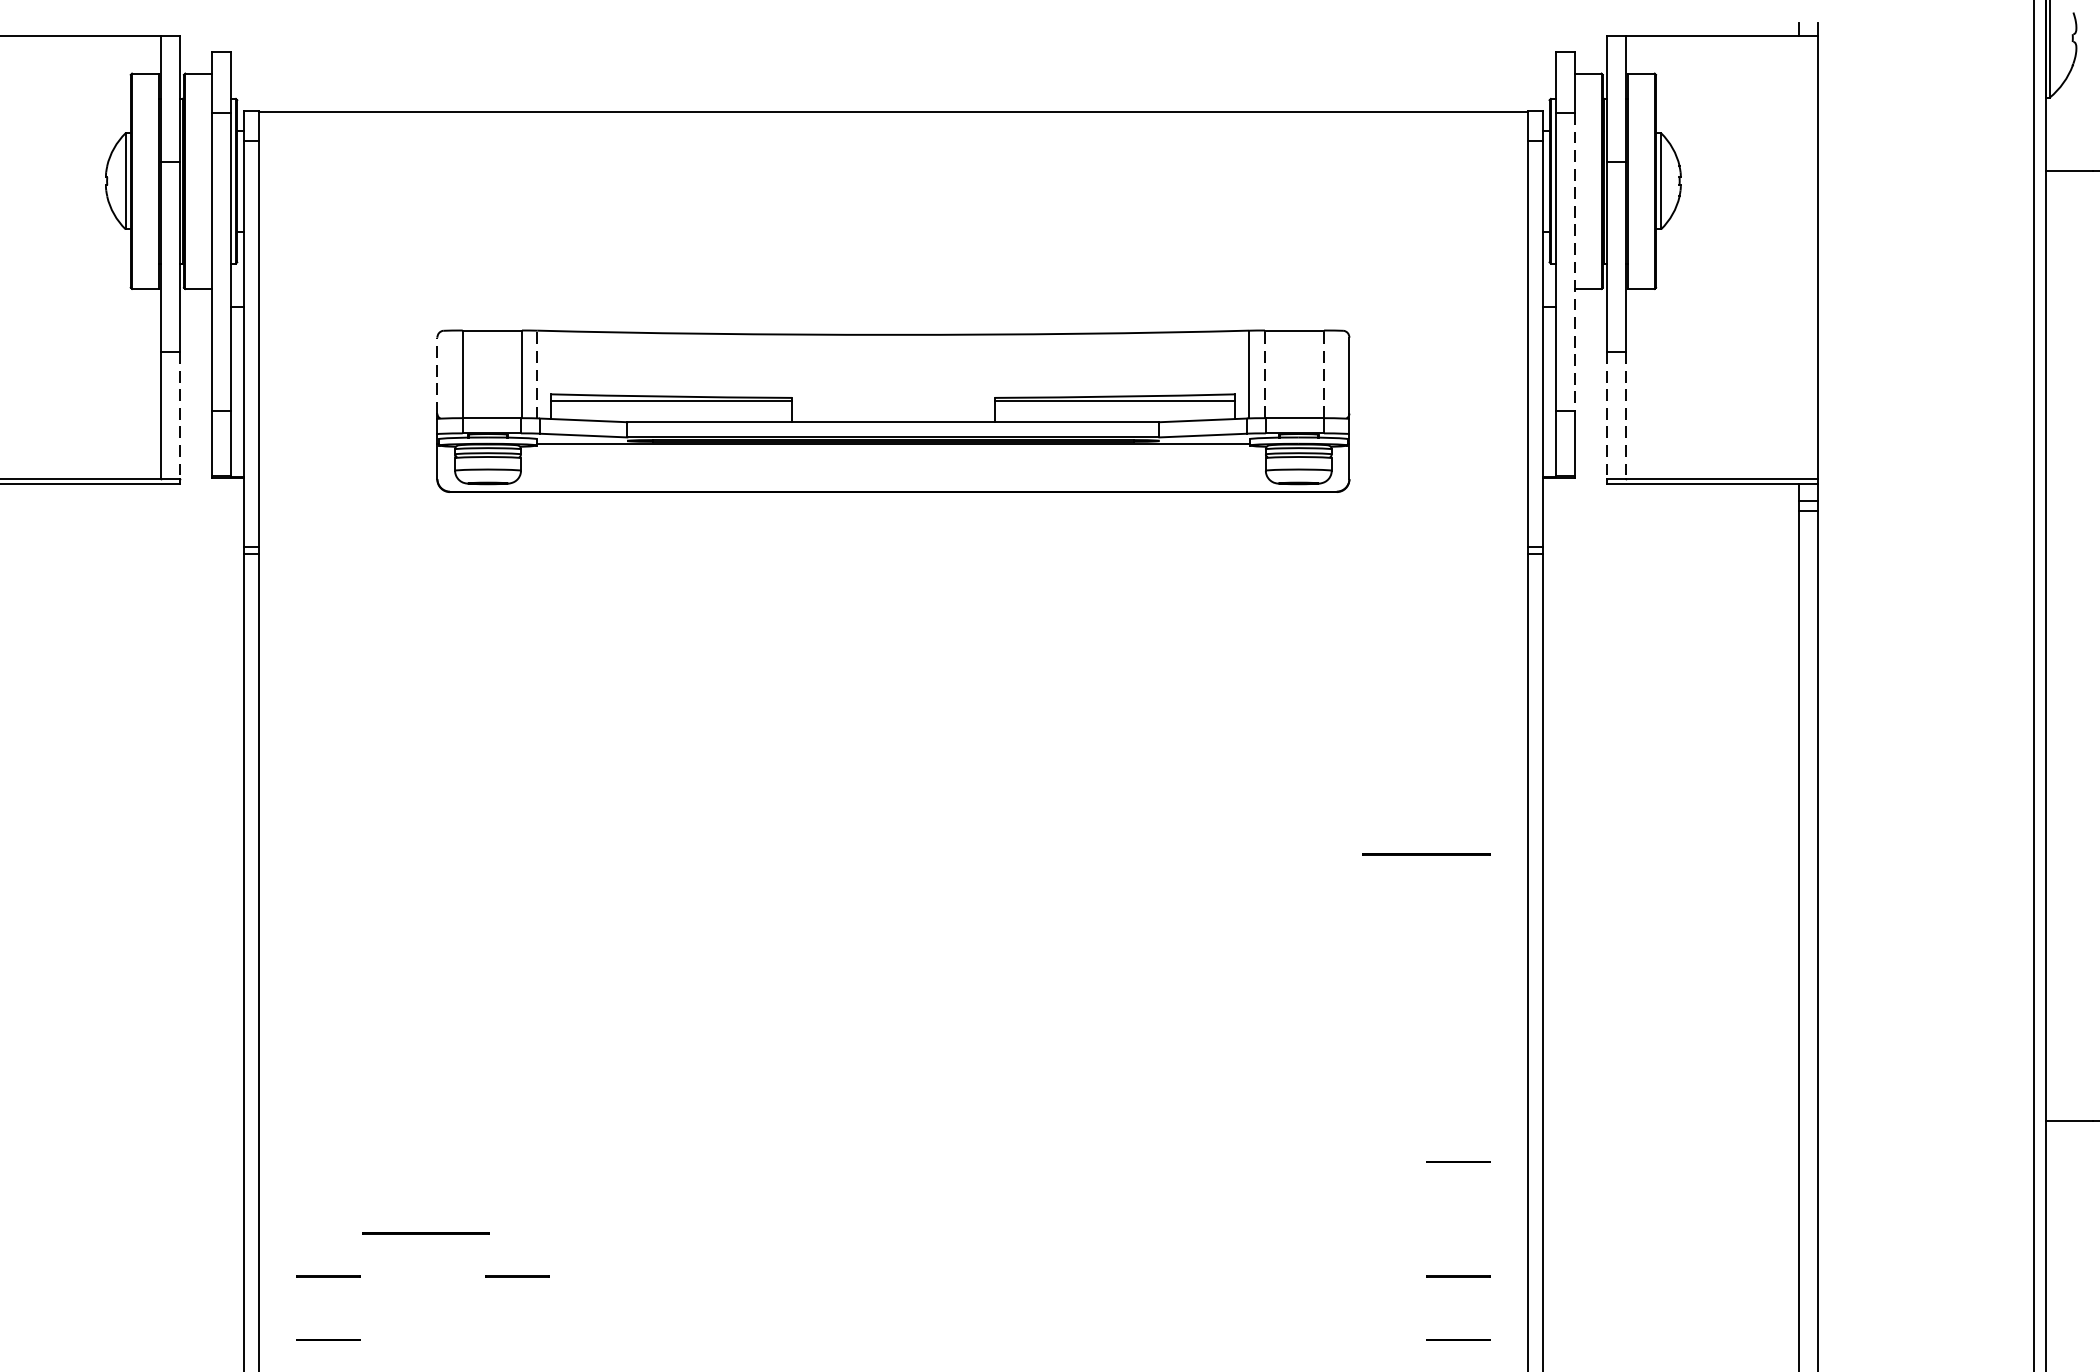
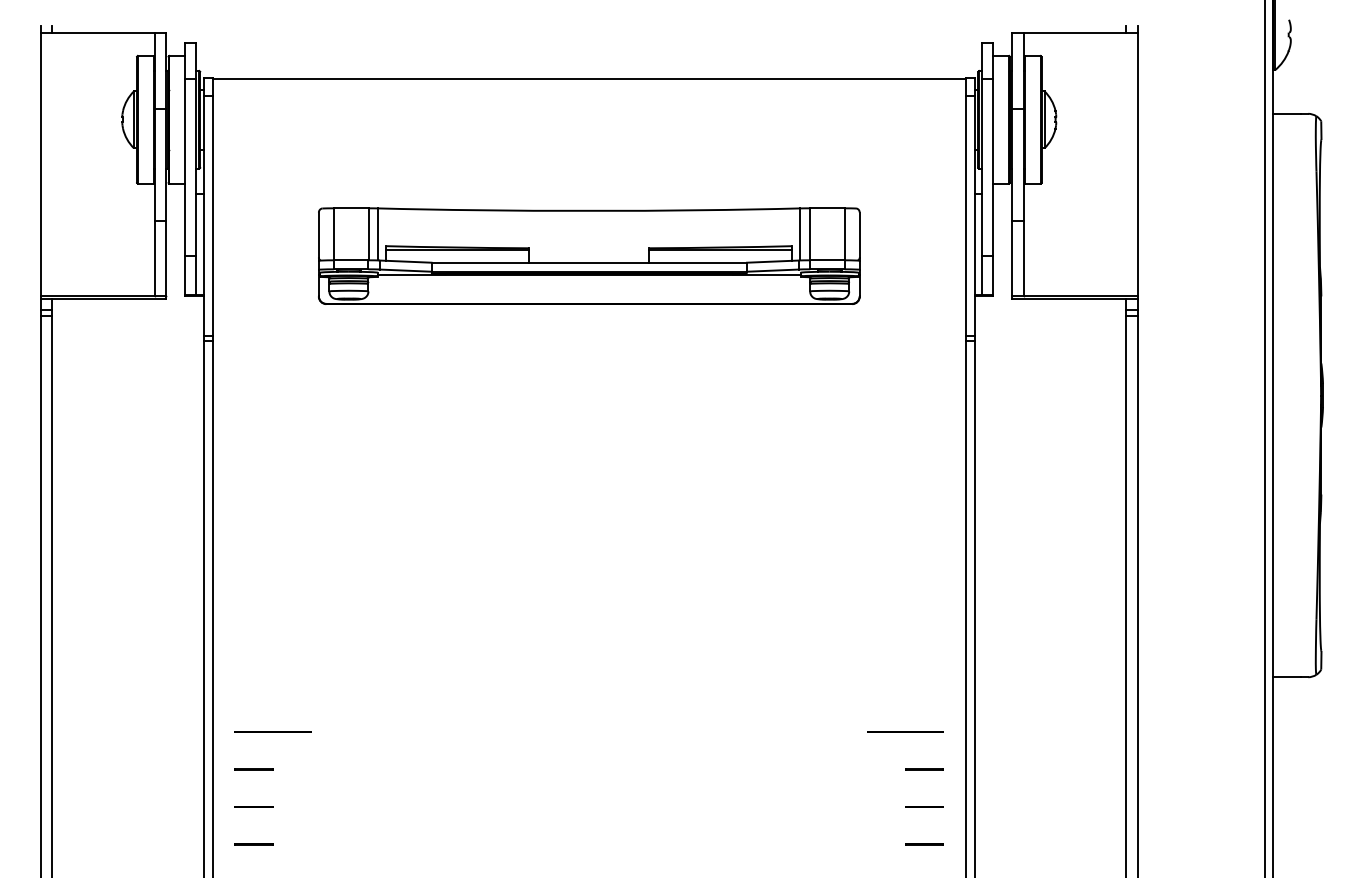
line: (1575, 263) -> (993, 168), dashed -> solid
line: (537, 372) -> (378, 233), dashed -> solid
line: (436, 374) -> (318, 234), dashed -> solid
line: (1264, 374) -> (809, 234), dashed -> solid
line: (1323, 374) -> (844, 234), dashed -> solid
line: (180, 415) -> (166, 258), dashed -> solid
line: (1607, 415) -> (1012, 258), dashed -> solid
line: (1625, 415) -> (1023, 258), dashed -> solid
line: (1426, 853) -> (905, 731), moved
line: (1458, 1162) -> (924, 701), removed
line: (424, 1232) -> (272, 731), moved
line: (516, 1276) -> (365, 769), removed

